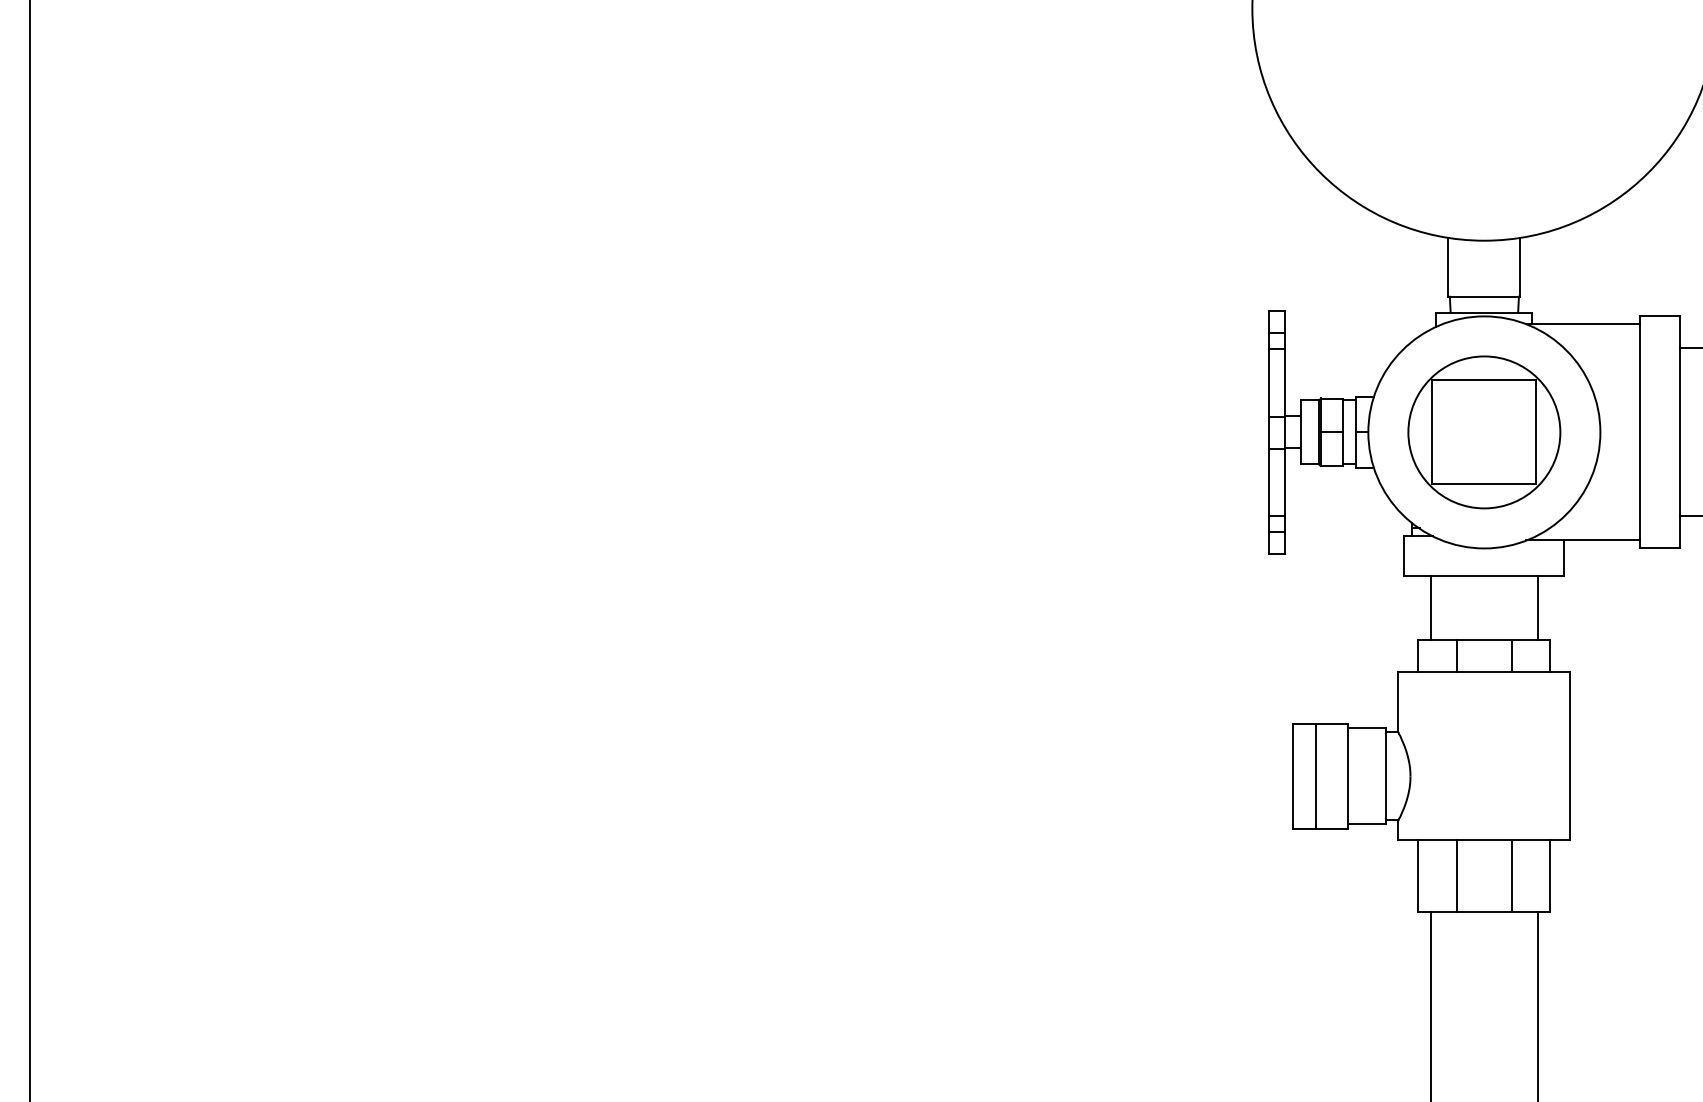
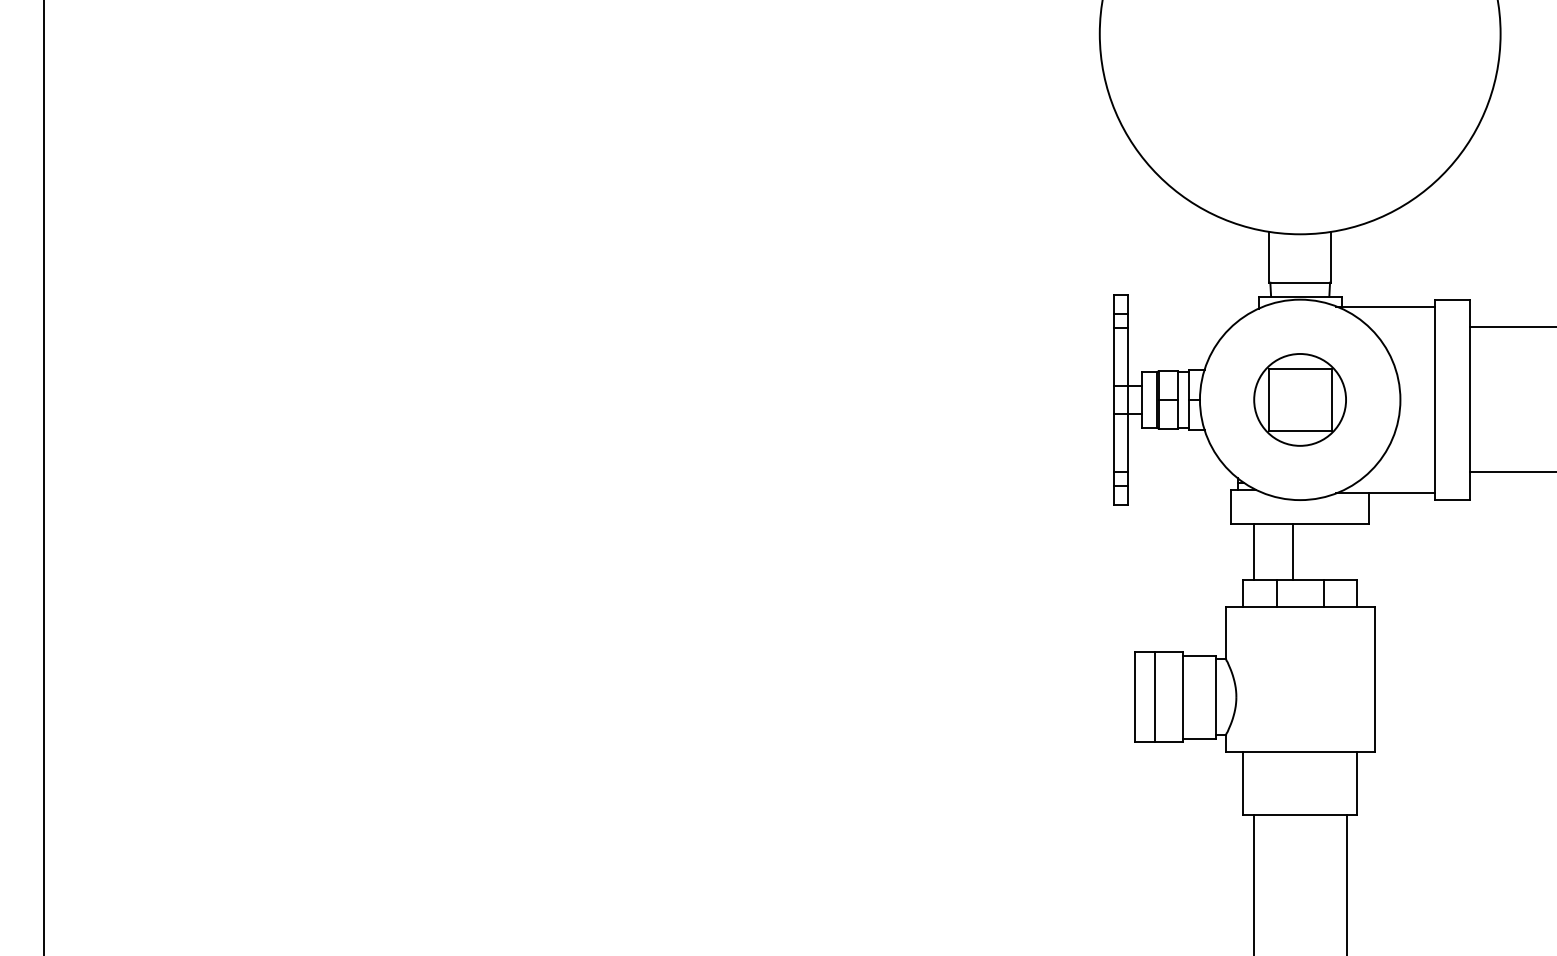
part: (1483, 431) -> (1299, 399), size x0.7
line: (1537, 607) -> (1292, 551), moved
line: (1456, 876) -> (1276, 783), removed
line: (1511, 876) -> (1323, 783), removed

